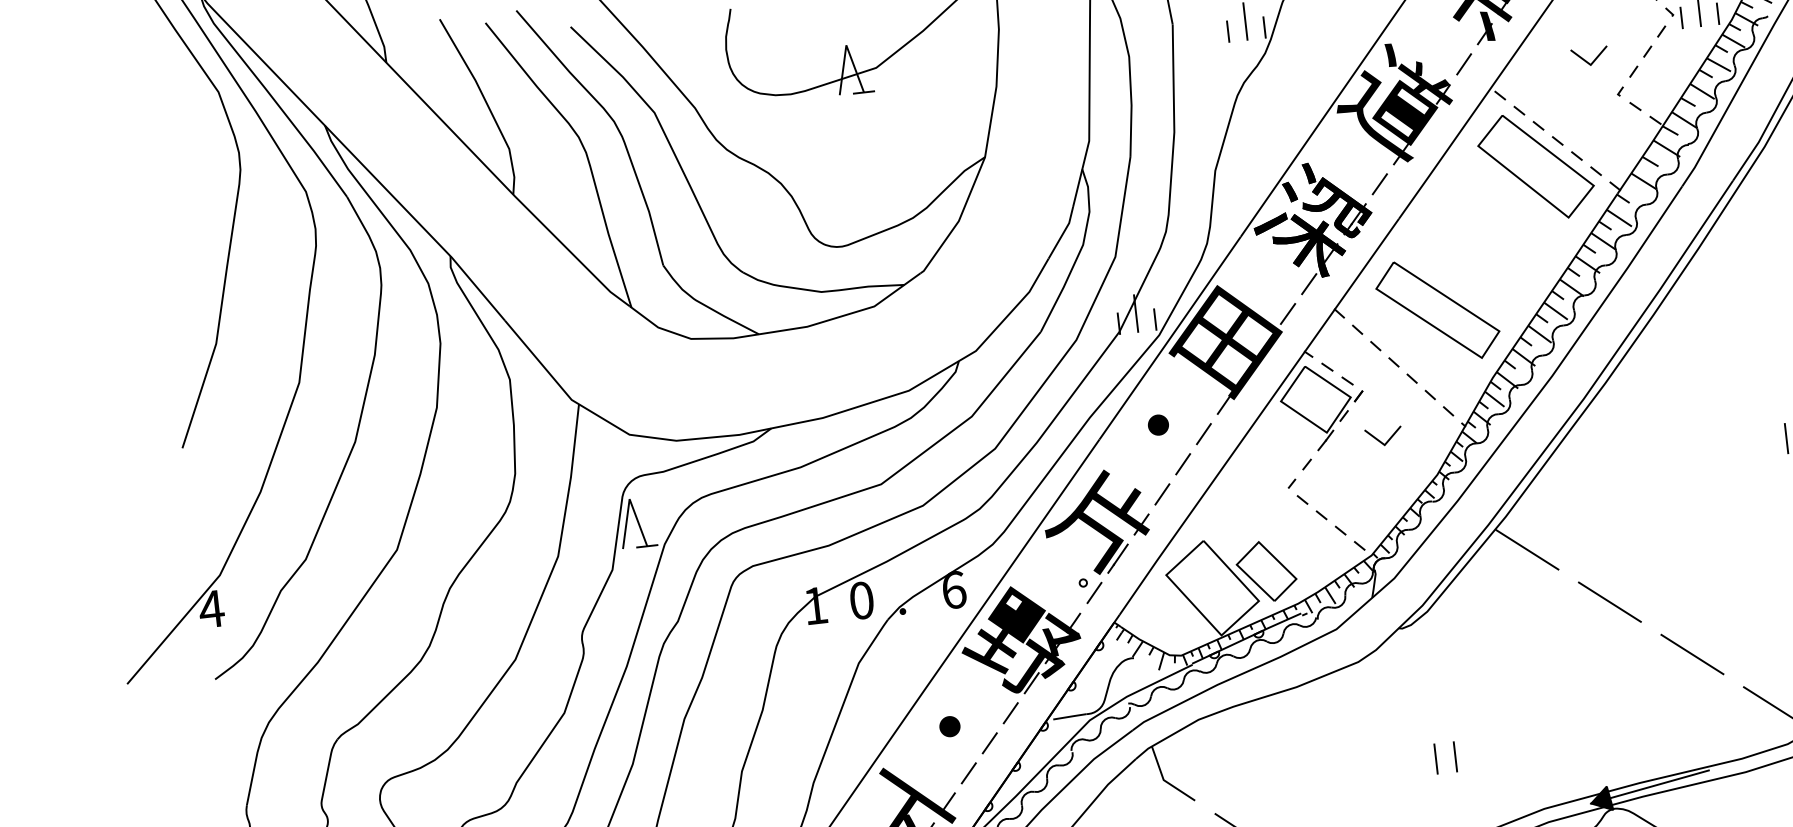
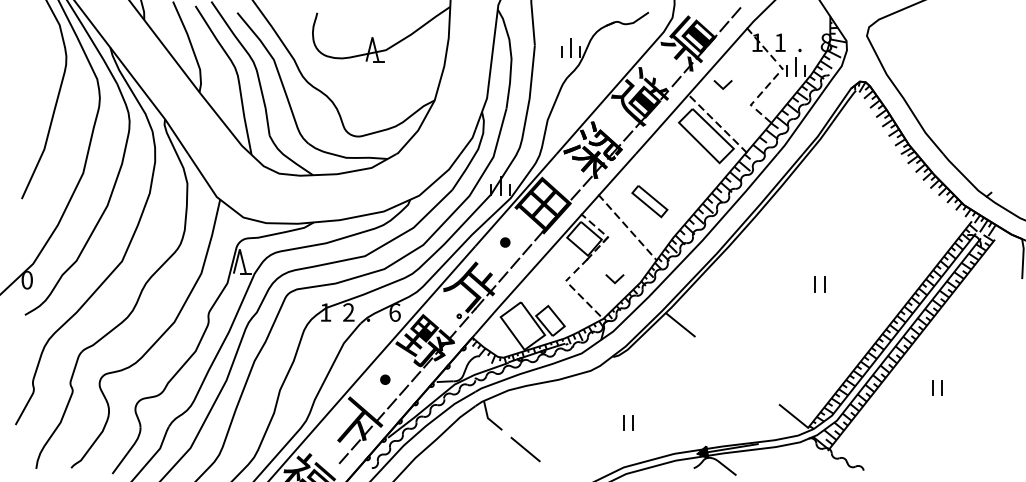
line: (1584, 58) -> (720, 85), moved
part: (1437, 310) -> (649, 201), size x0.6
line: (1381, 440) -> (613, 280), moved
text: (861, 600) -> (348, 312), 0 -> 2
line: (1610, 602) -> (718, 355), removed
text: (212, 609) -> (27, 280), 4 -> 0
line: (1690, 653) -> (755, 385), removed

